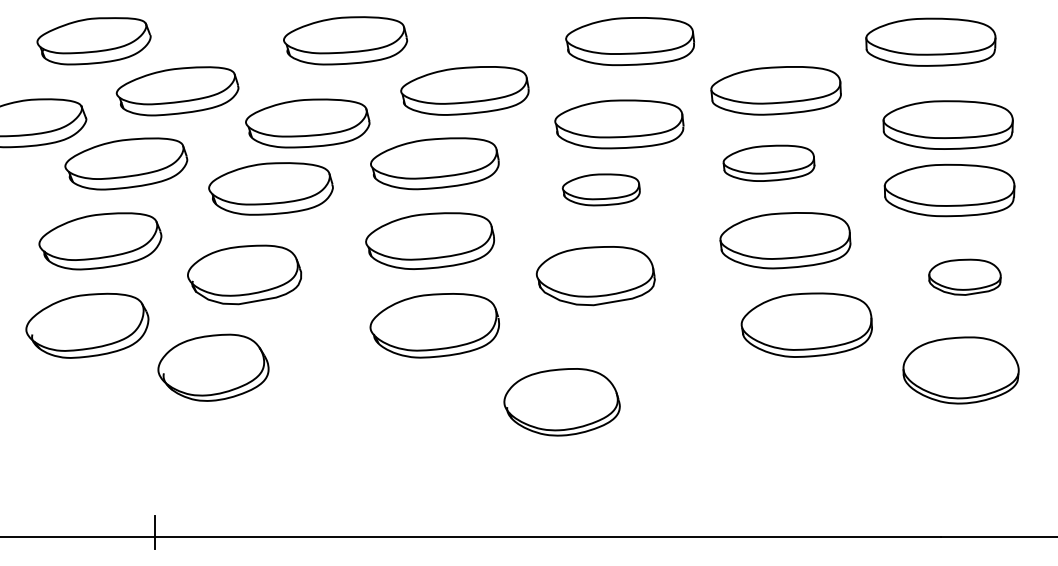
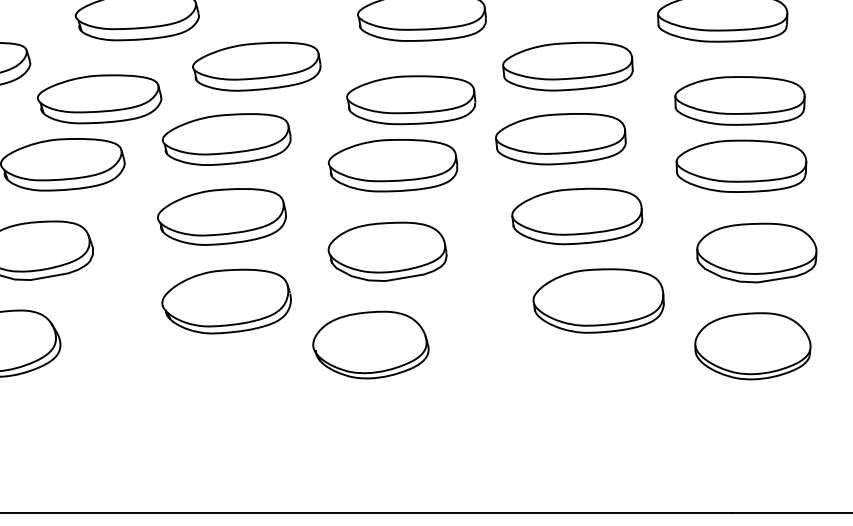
part: (768, 163) -> (560, 139), size x1.43
part: (601, 189) -> (393, 165), size x1.67
part: (964, 277) -> (756, 253), size x1.67
part: (561, 402) -> (370, 345), moved

